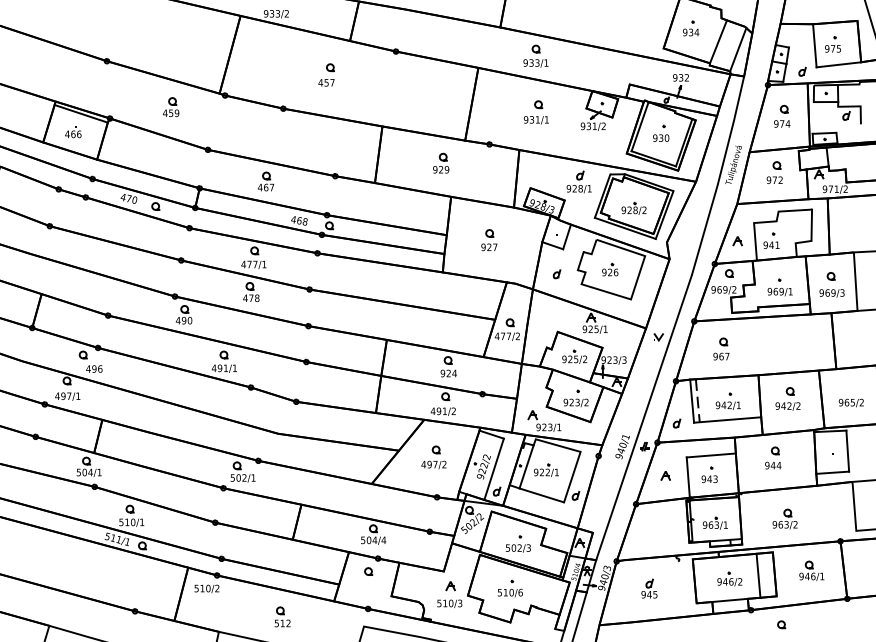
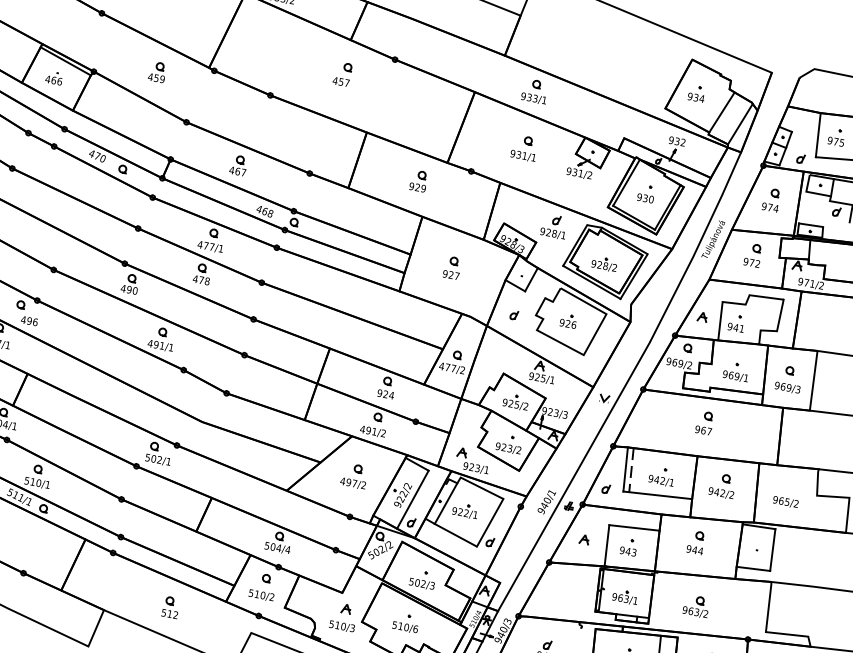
part: (326, 74) -> (342, 73), moved
part: (721, 348) -> (705, 422), moved
text: (206, 588) -> (261, 595), moved

